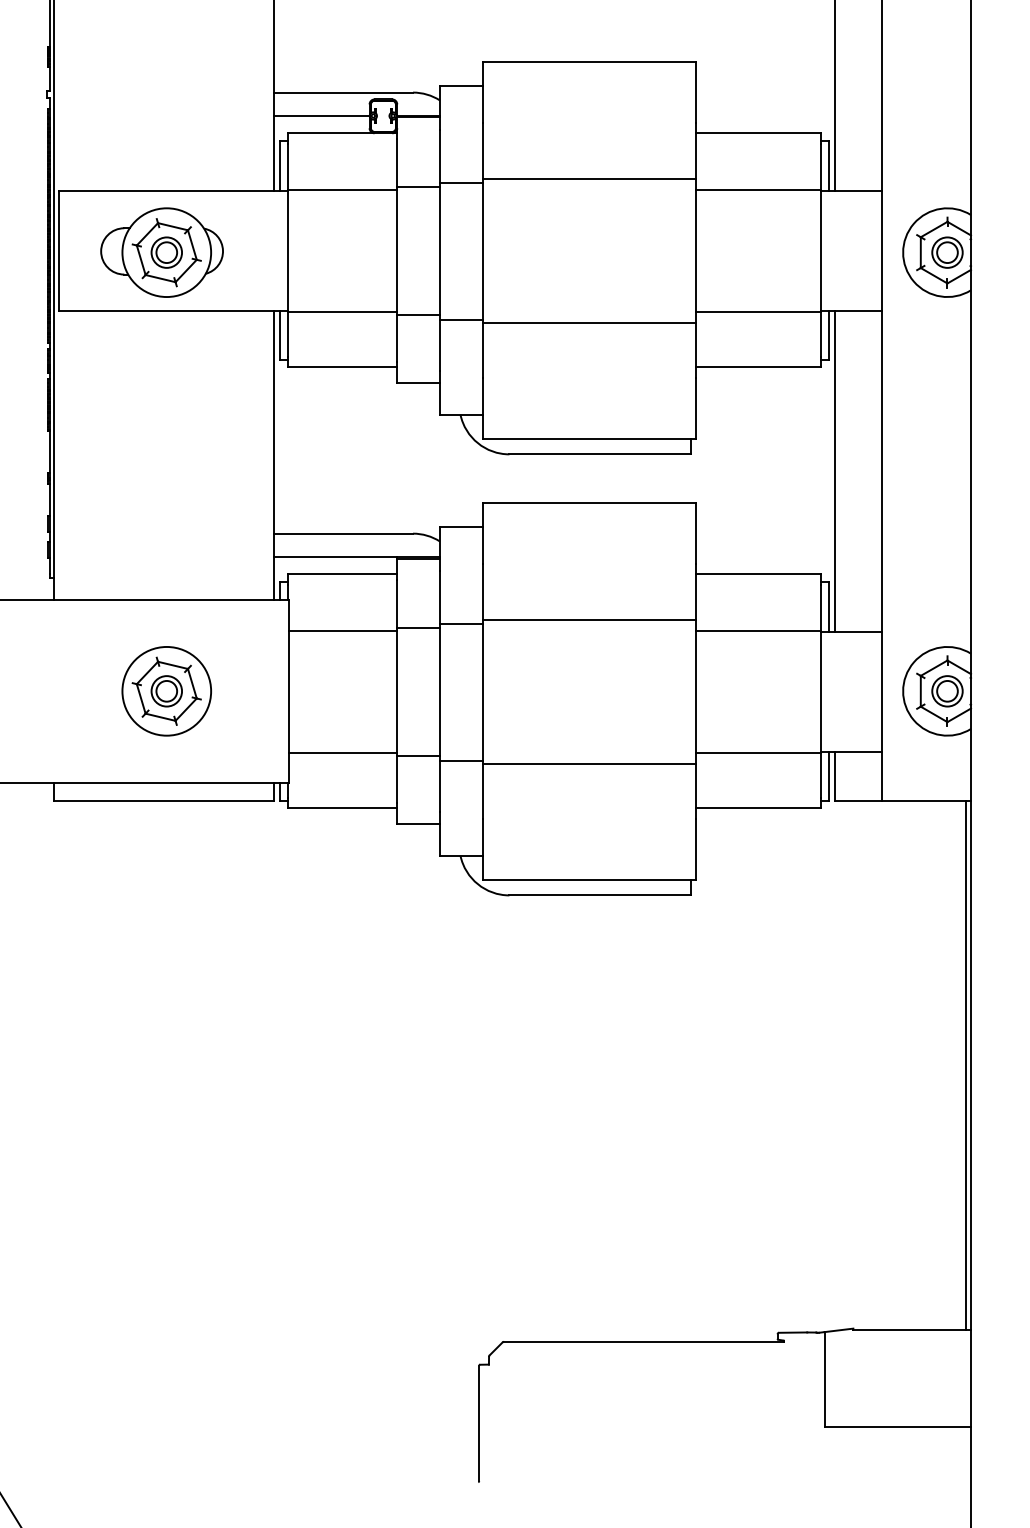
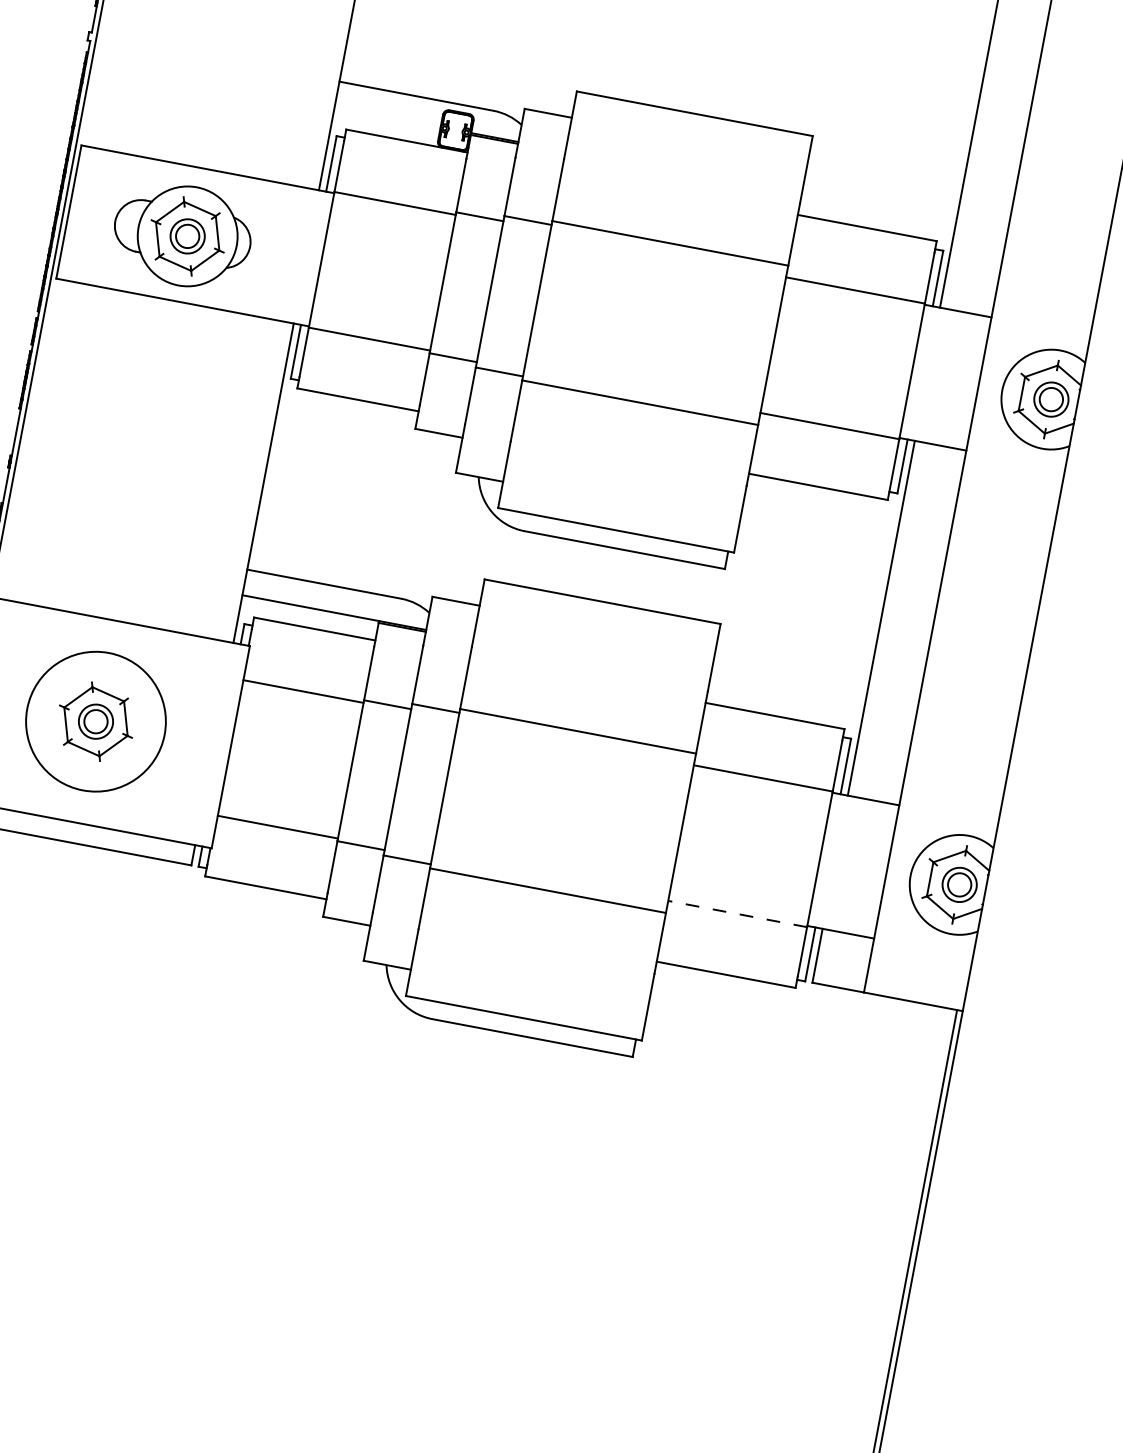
line: (321, 115) -> (387, 117), removed
circle: (166, 690) -> (95, 720), size x1.4
line: (758, 753) -> (737, 914), solid -> dashed

